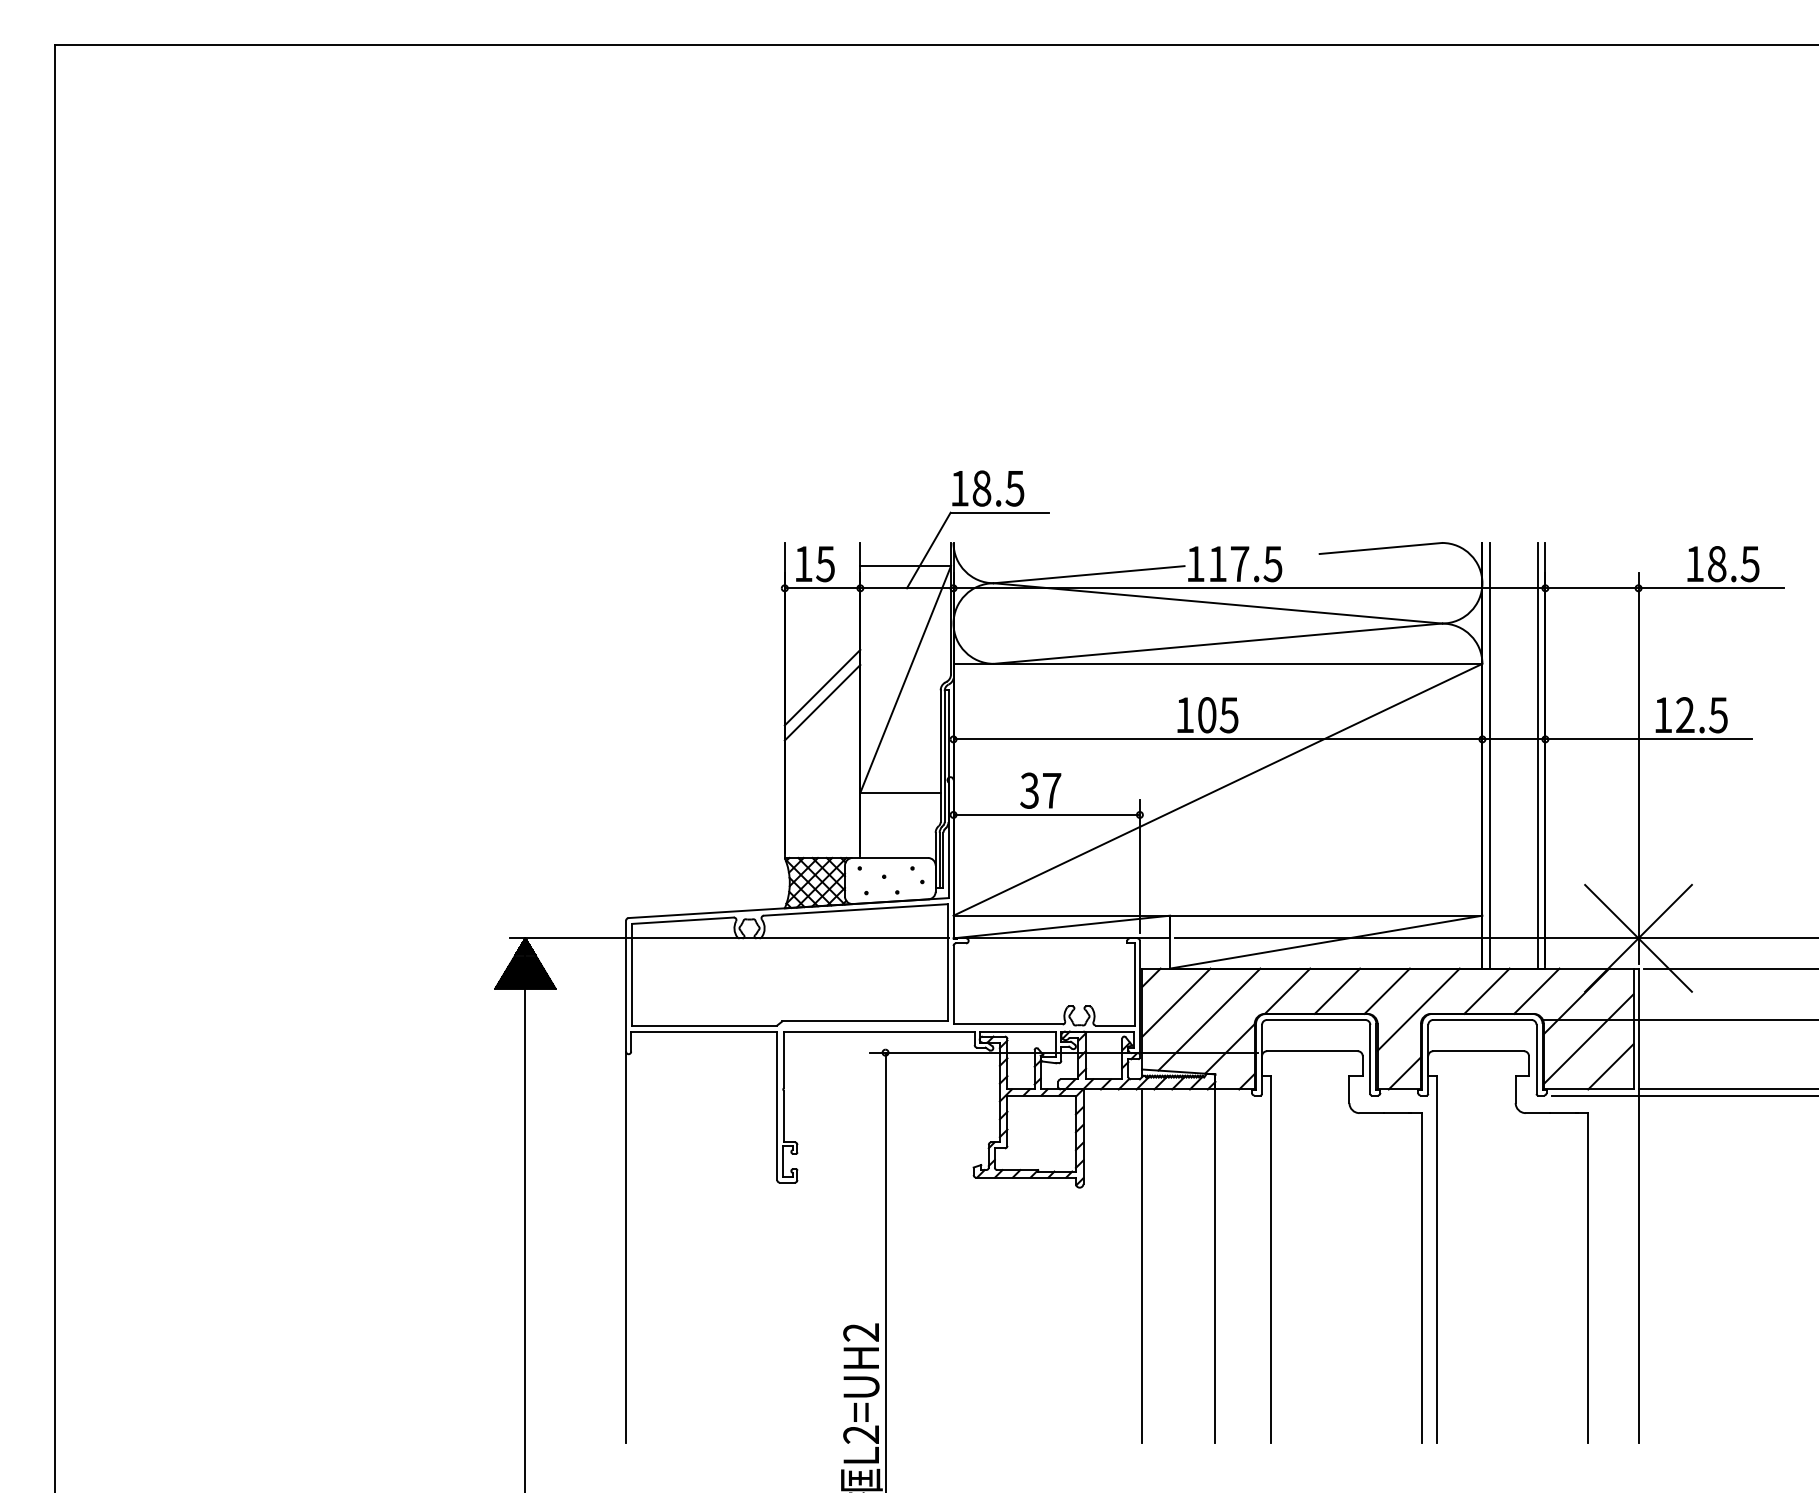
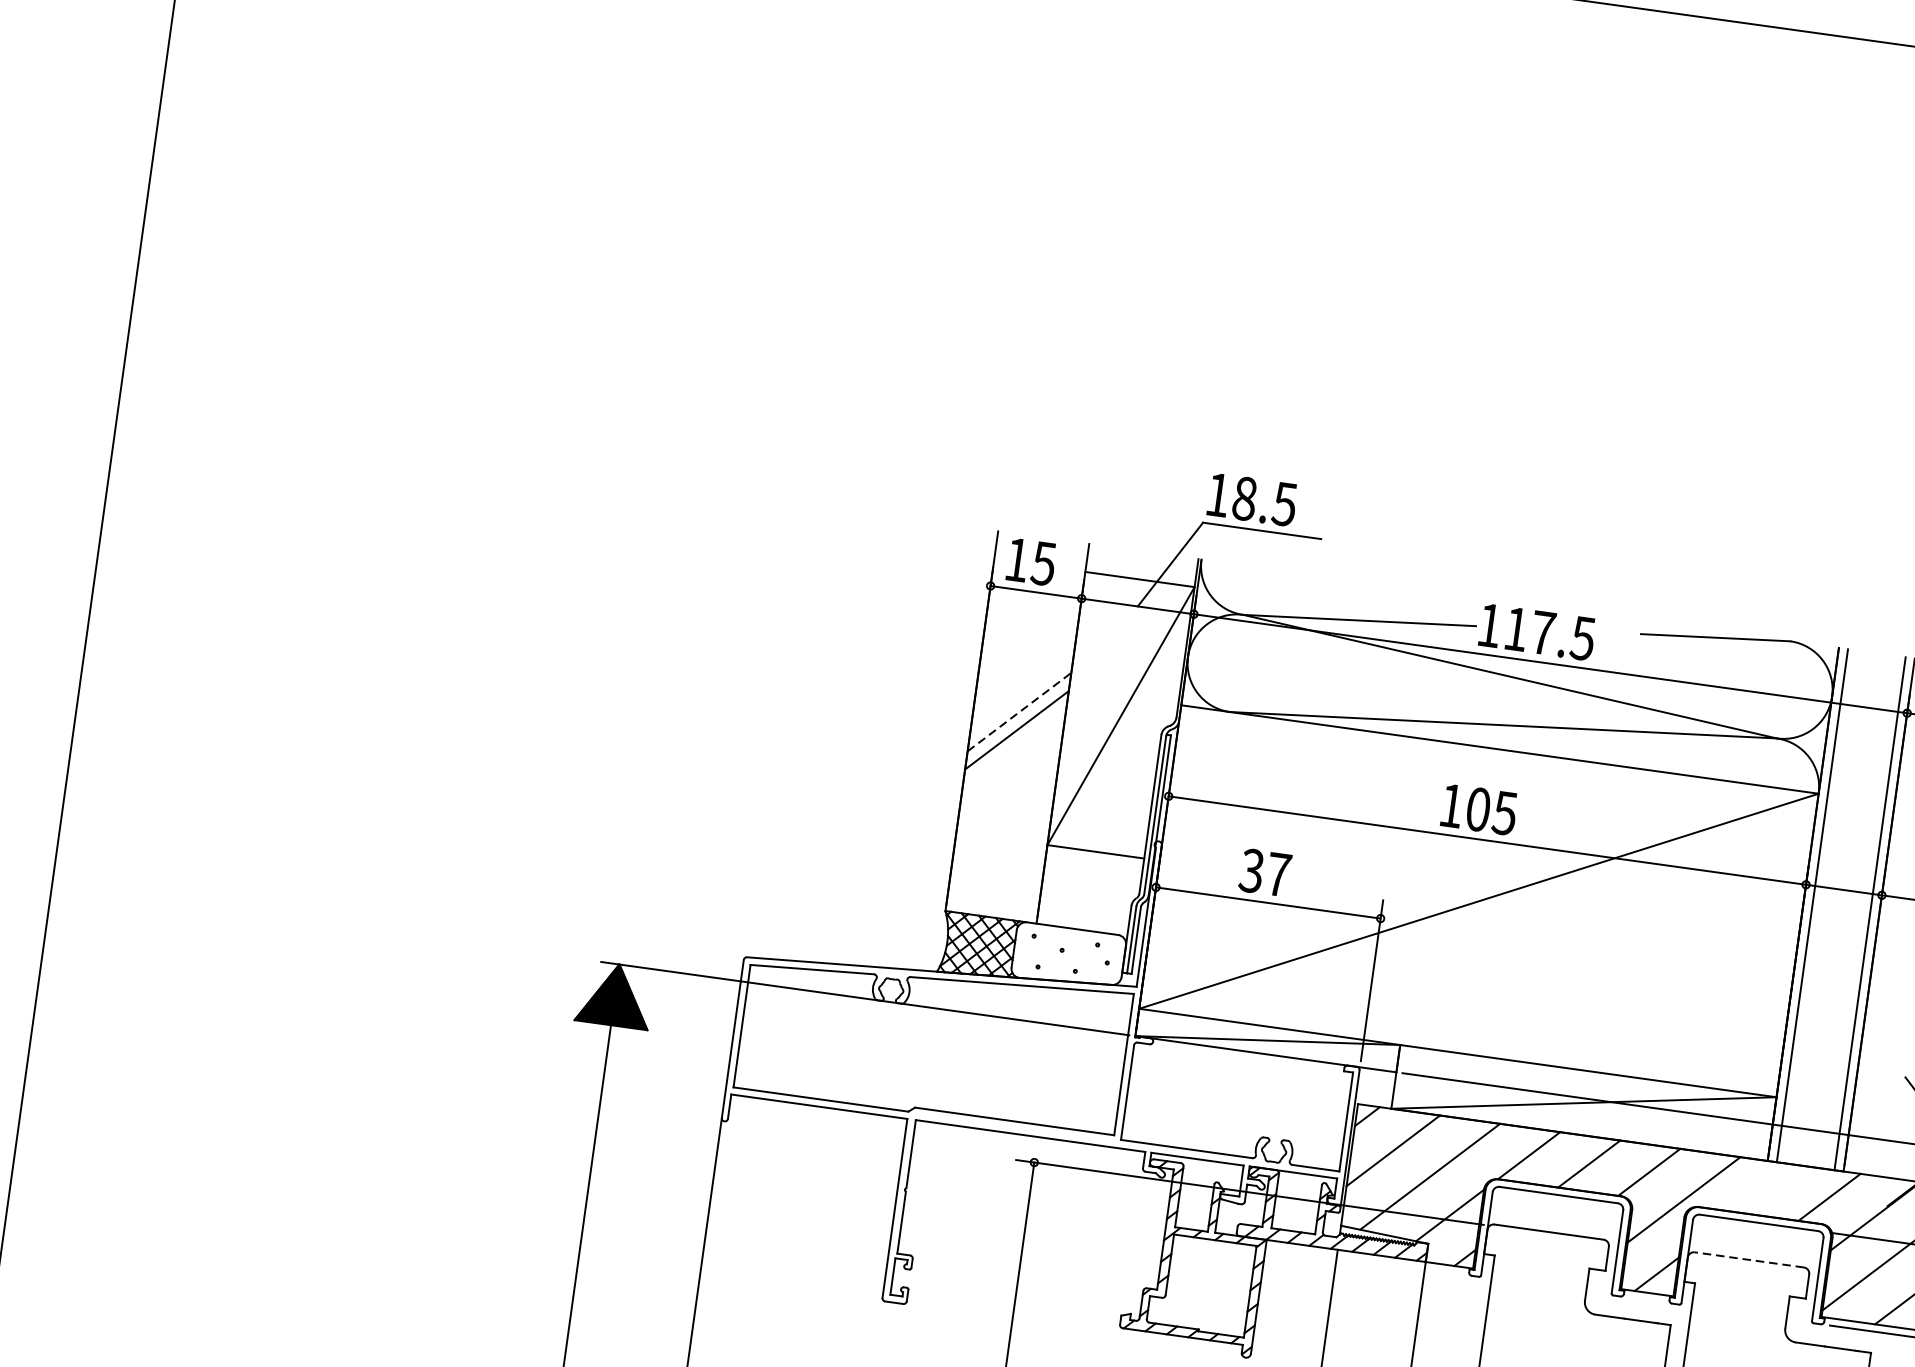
line: (822, 687) -> (1019, 711), solid -> dashed
line: (1486, 990) -> (1768, 1188), removed
line: (1478, 1051) -> (1749, 1260), solid -> dashed

